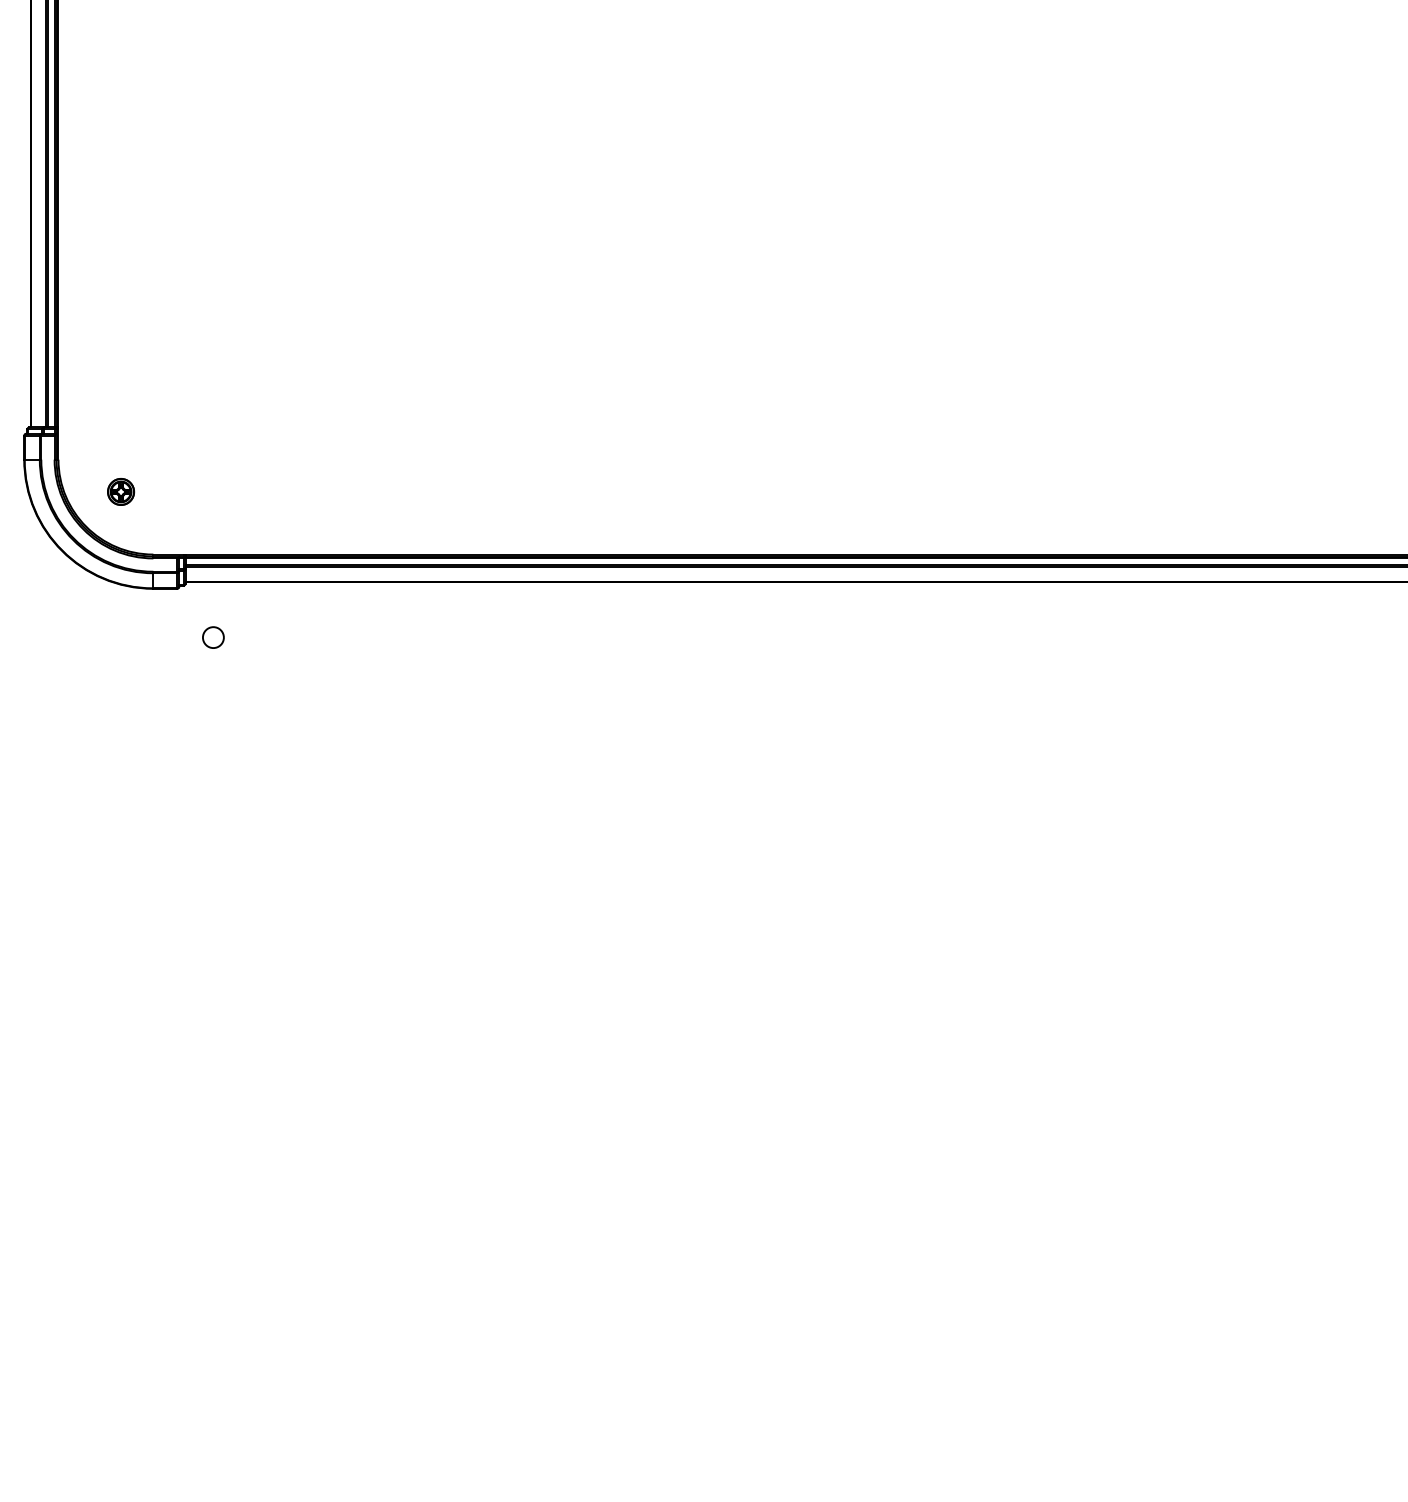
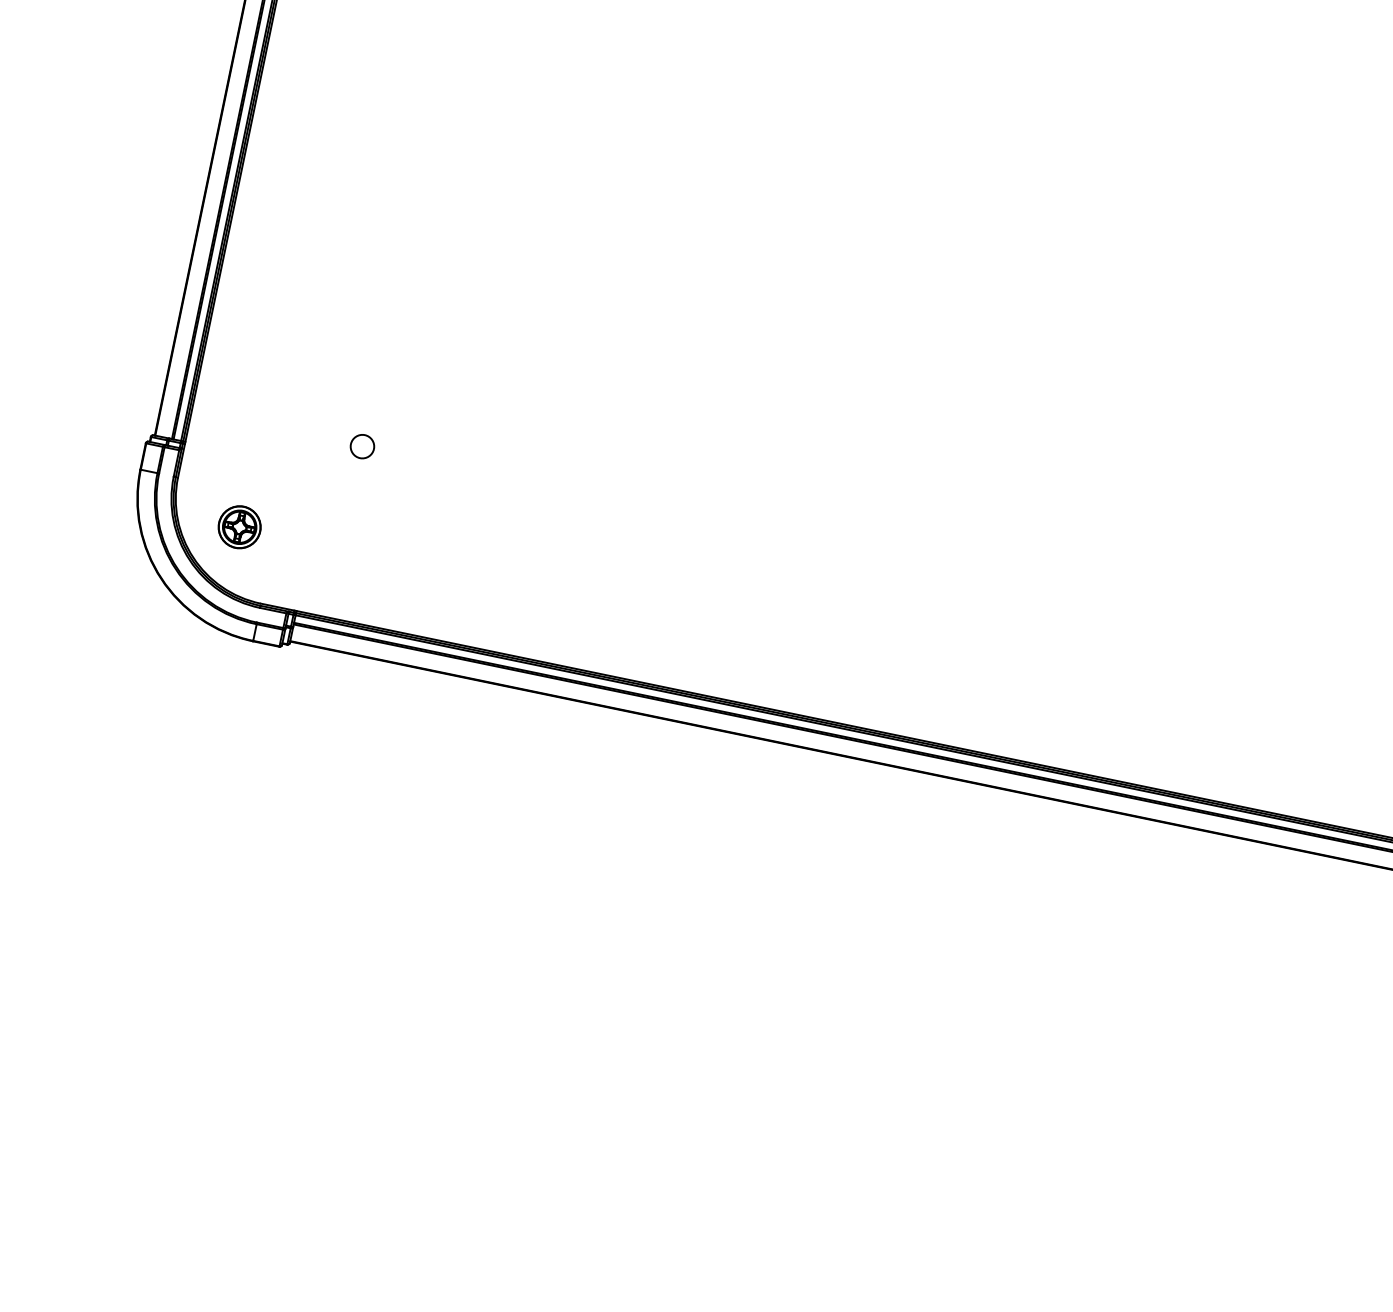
part: (120, 491) -> (239, 526), size x1.43
circle: (213, 637) -> (362, 446), moved

